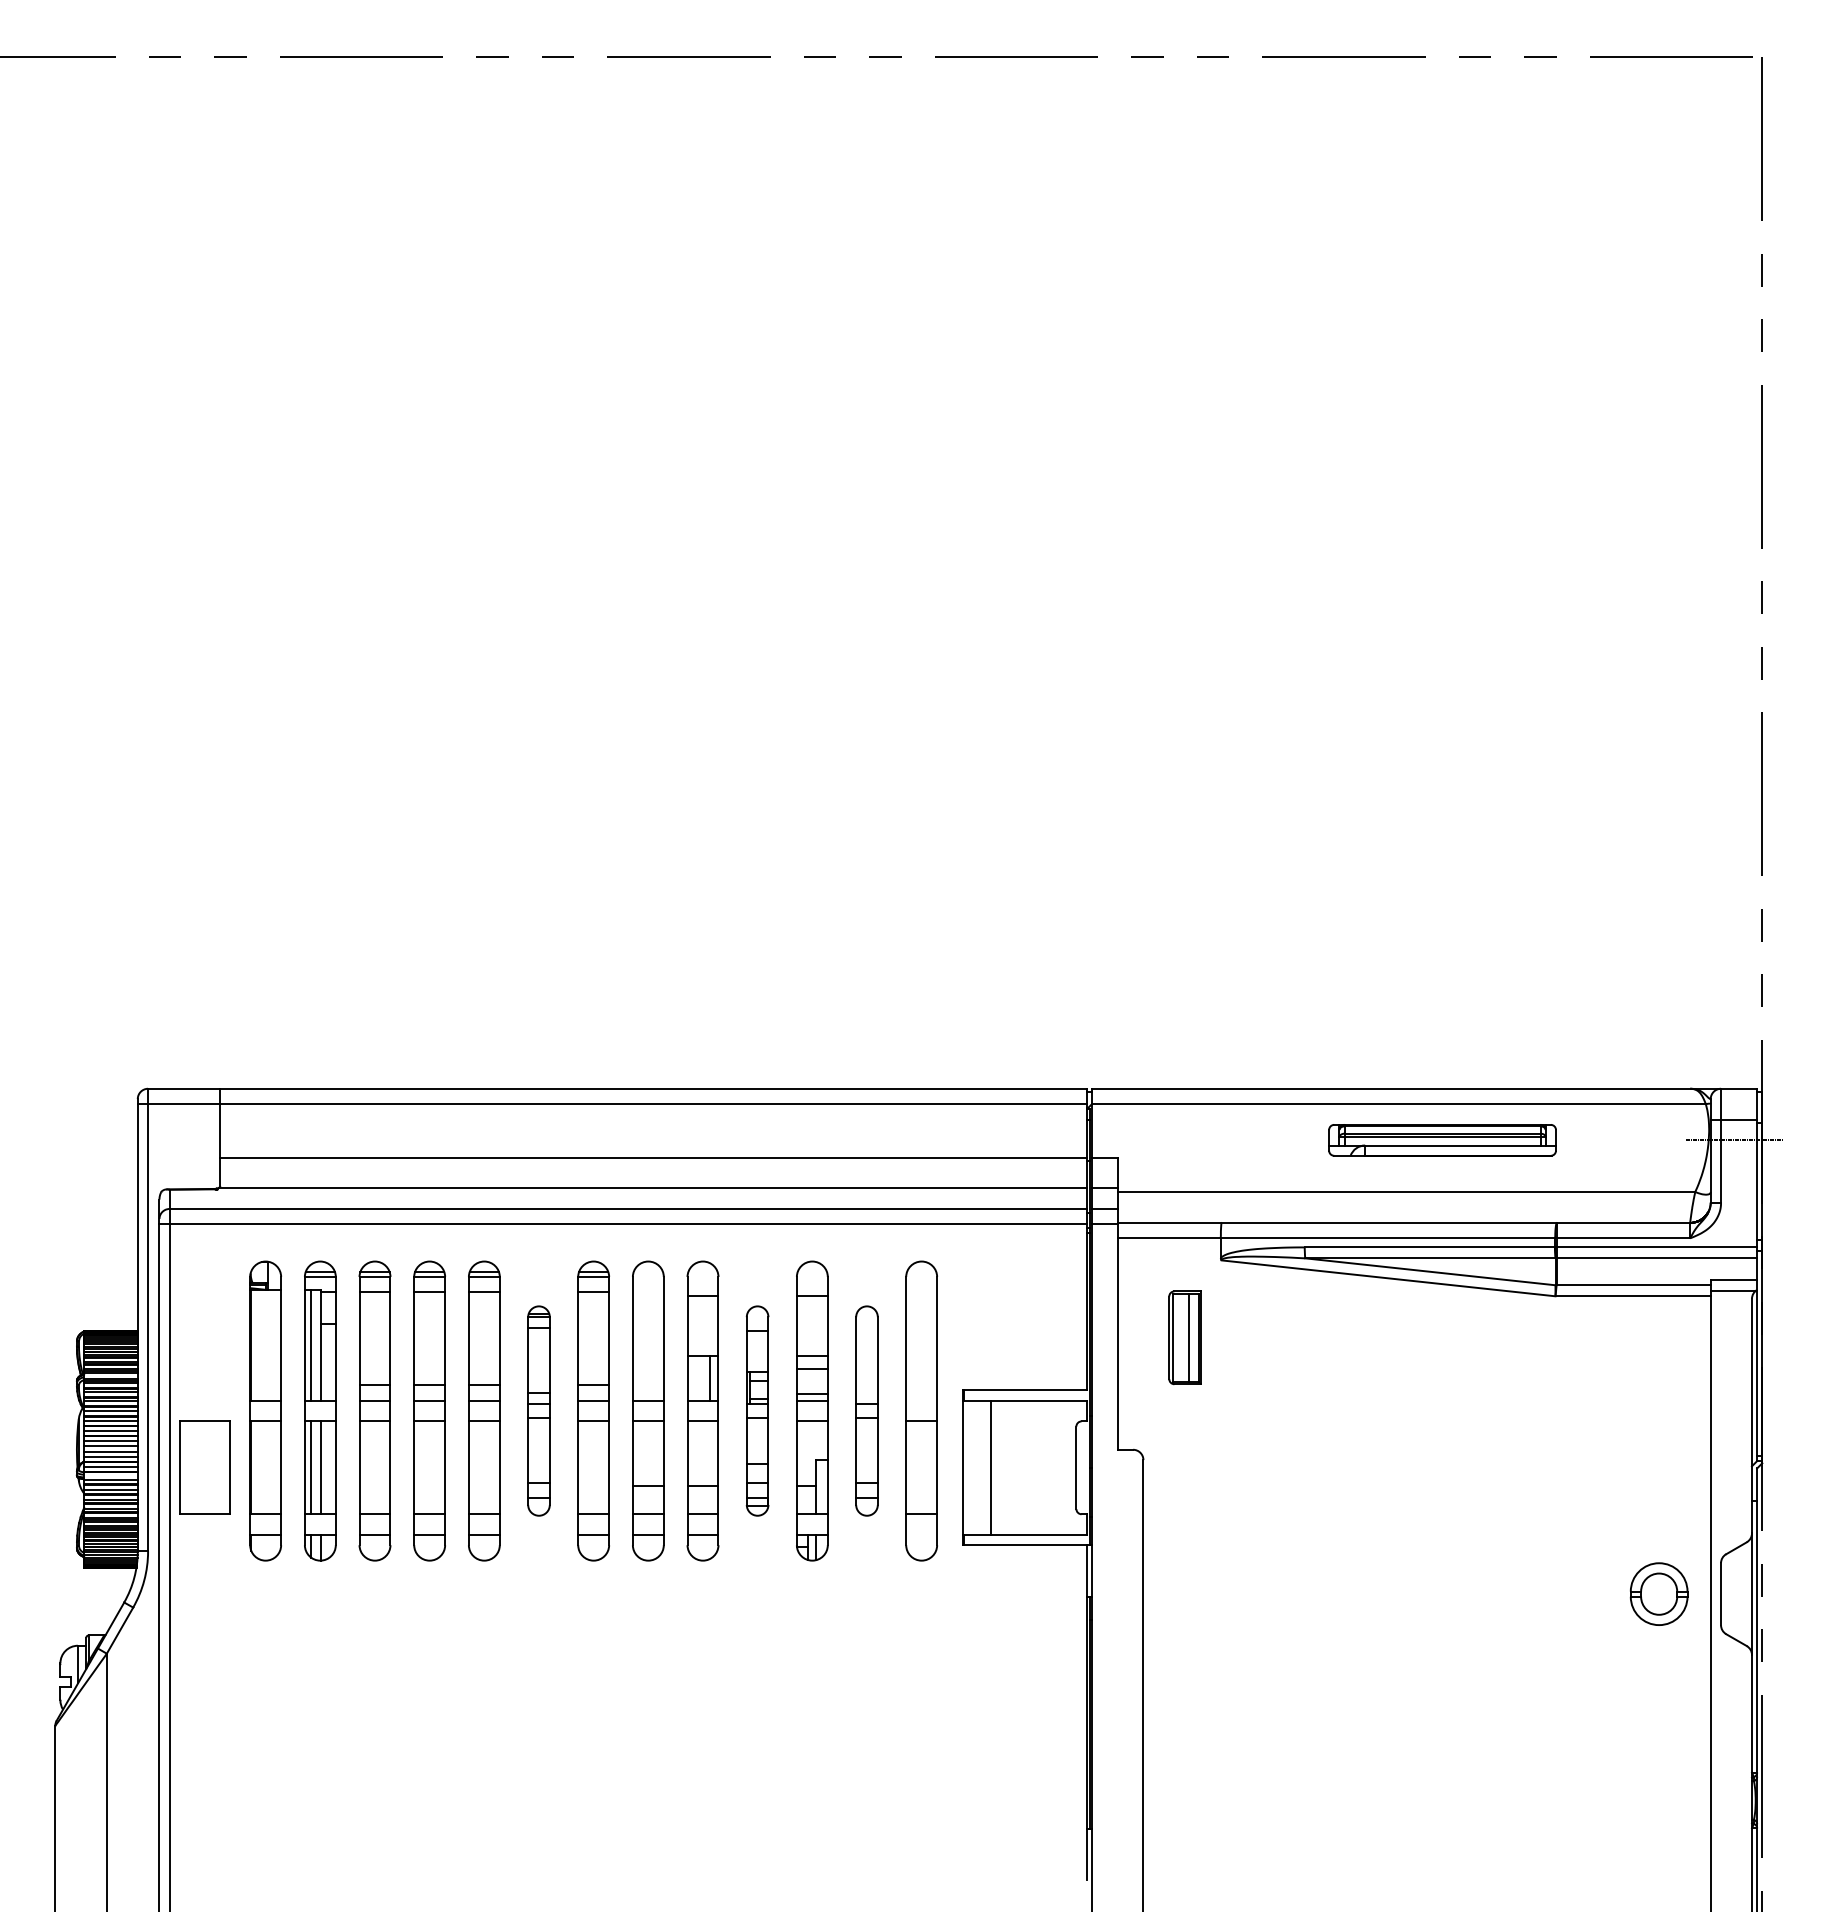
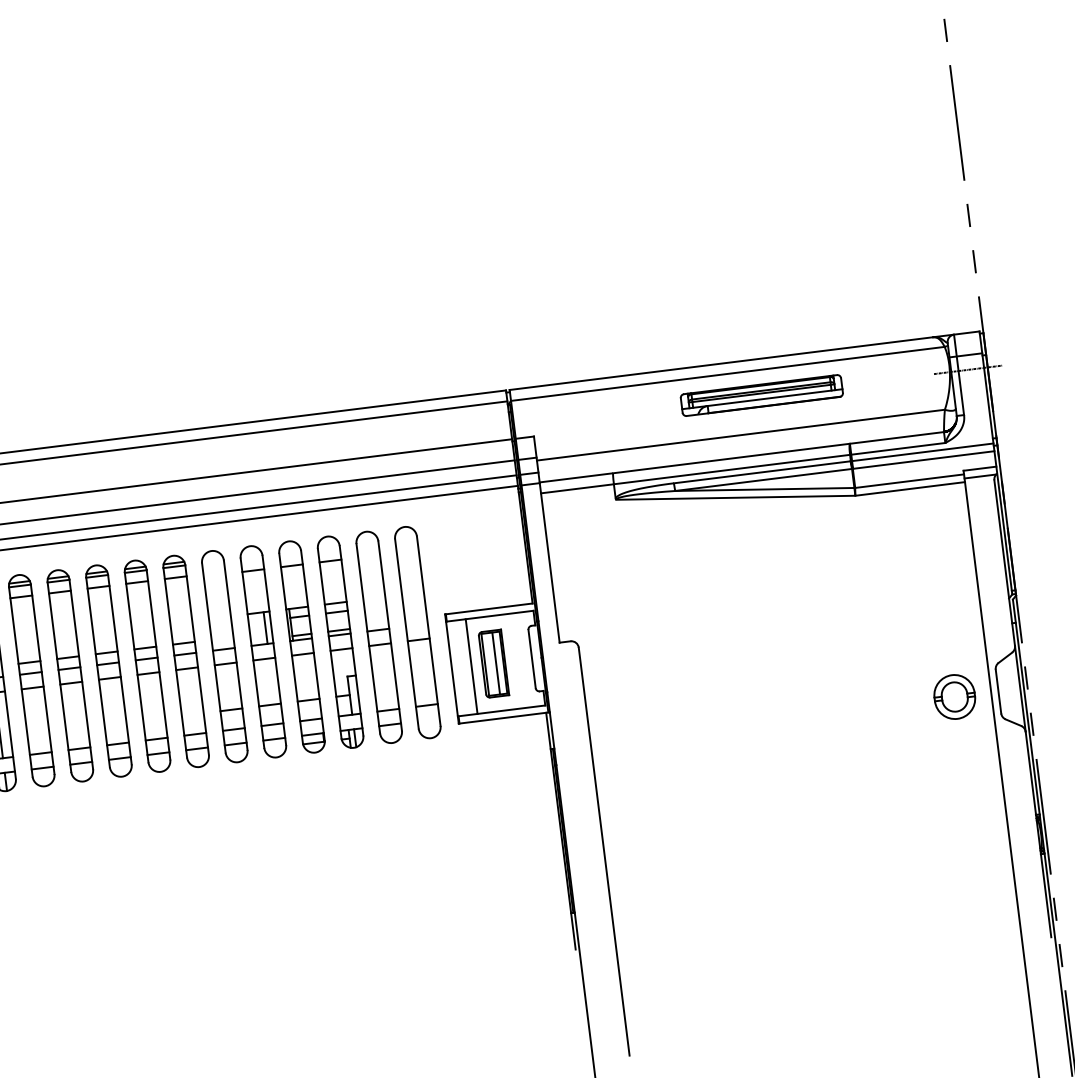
part: (1184, 1337) -> (493, 663), moved
part: (538, 1410) -> (147, 665), size x1.43
part: (757, 1410) -> (301, 646), size x1.43
part: (866, 1410) -> (378, 637), size x1.43

